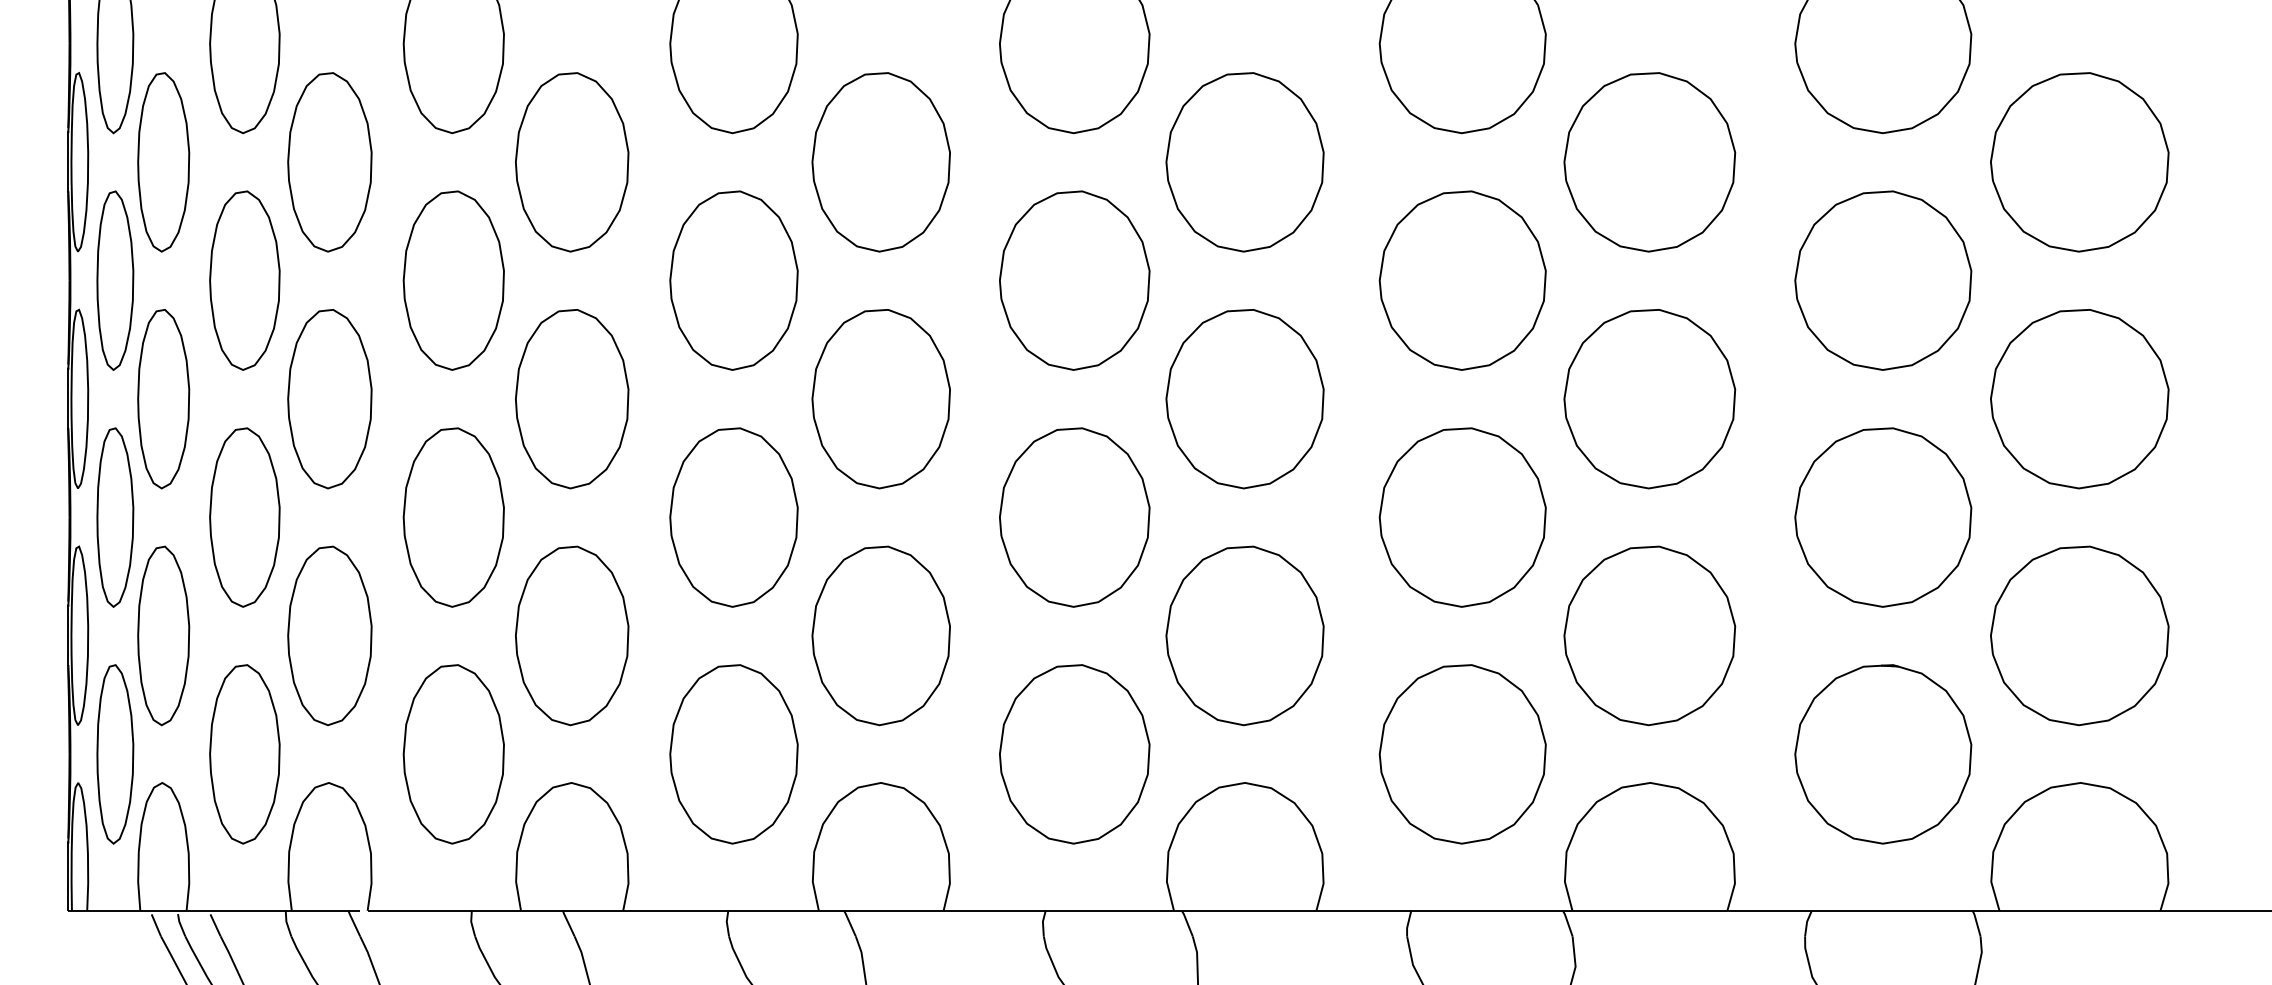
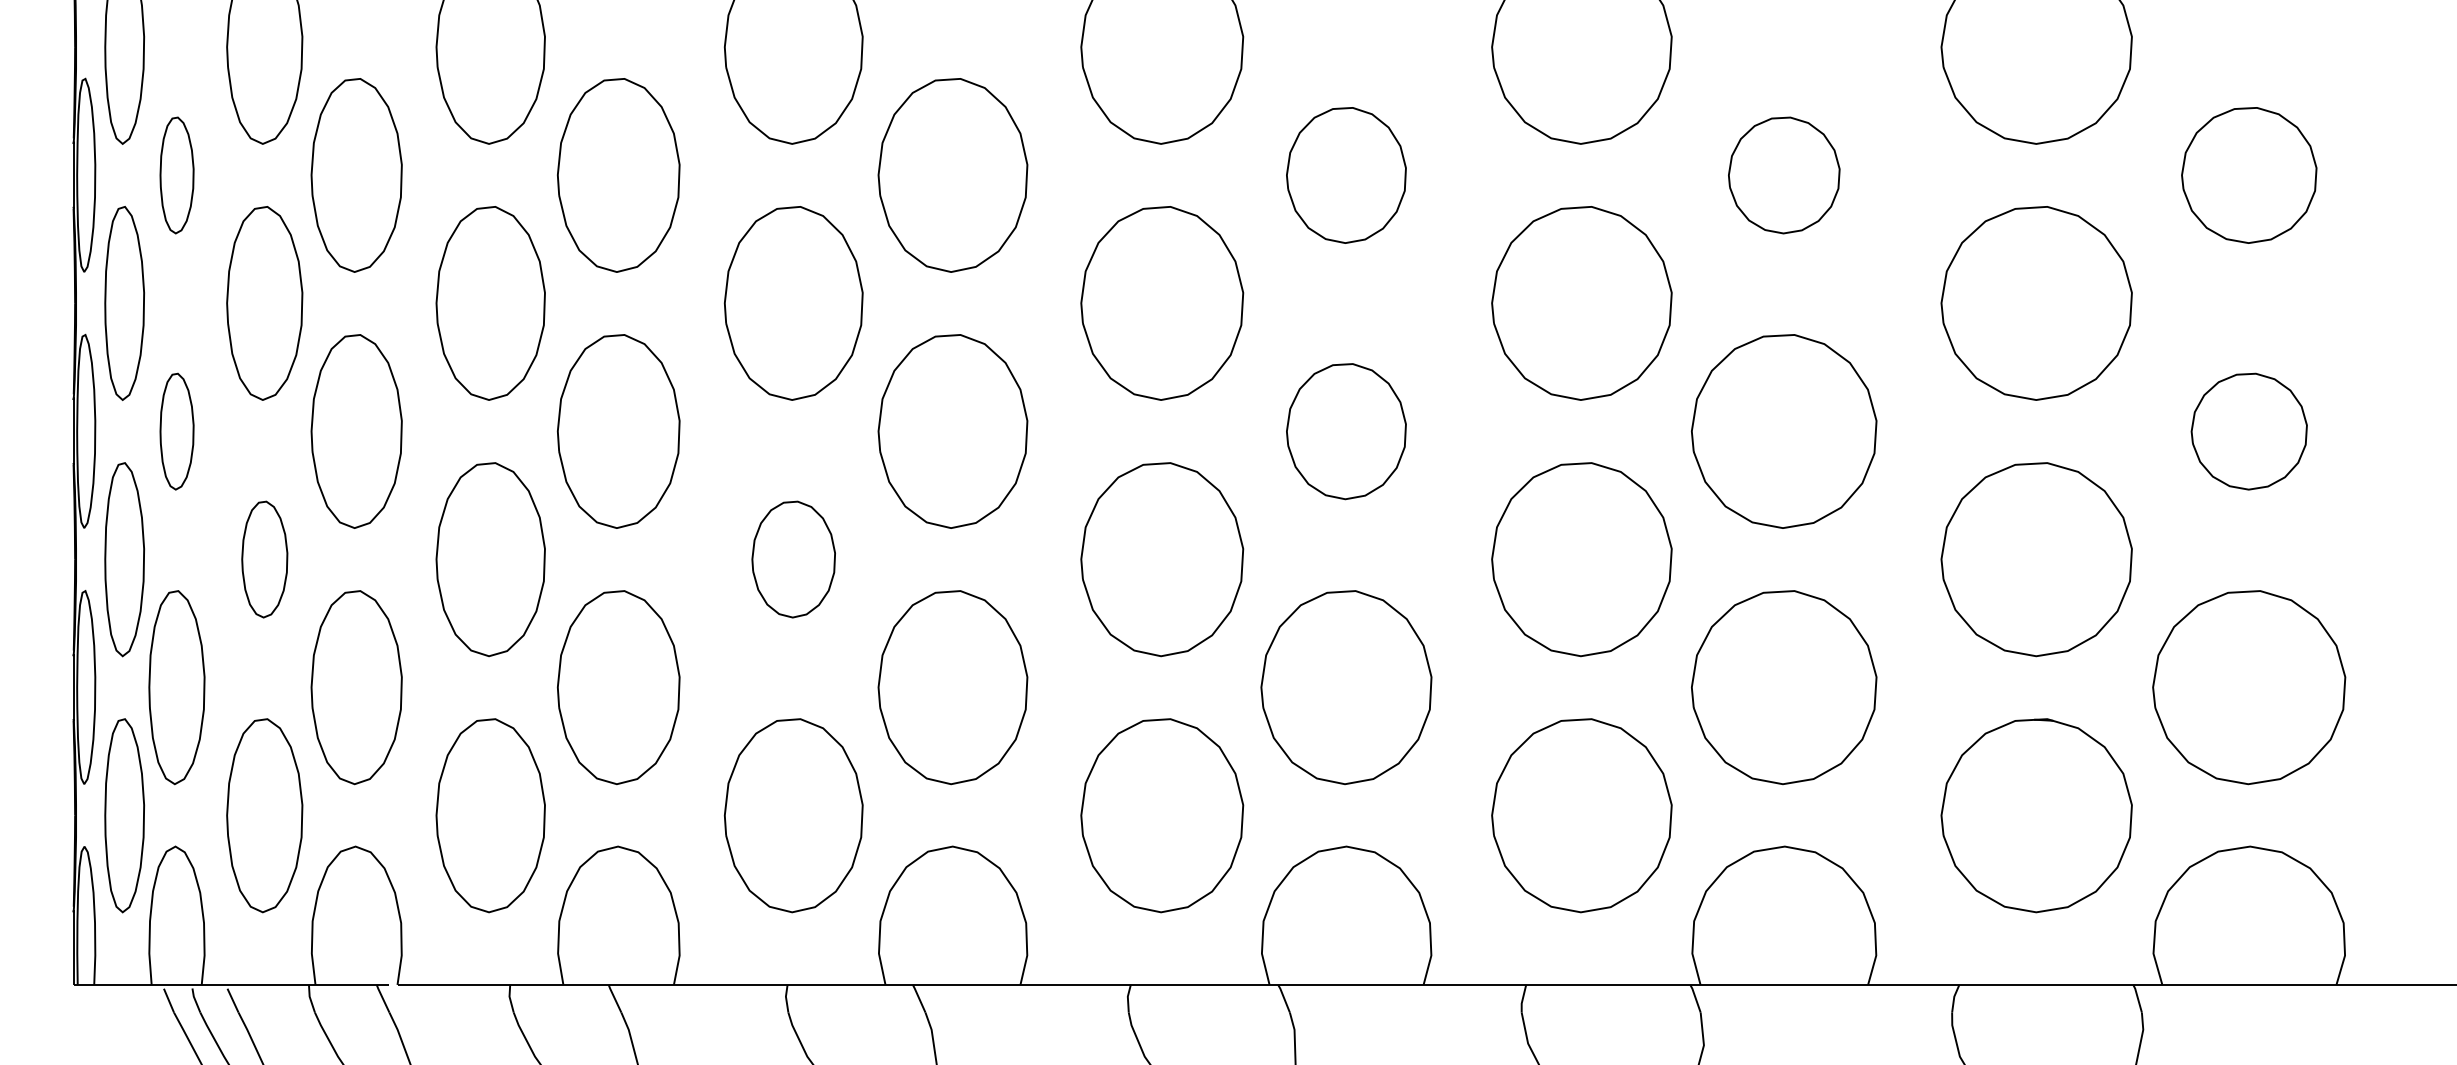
part: (163, 162) -> (176, 175), size x0.6
part: (1244, 162) -> (1345, 175), size x0.7
part: (1649, 162) -> (1783, 175), size x0.6
part: (2079, 162) -> (2248, 175), size x0.7
part: (163, 399) -> (176, 431), size x0.6
part: (1244, 399) -> (1345, 431), size x0.7
part: (2079, 399) -> (2248, 431), size x0.6
part: (244, 517) -> (264, 559), size x0.6
part: (733, 517) -> (793, 559), size x0.6

